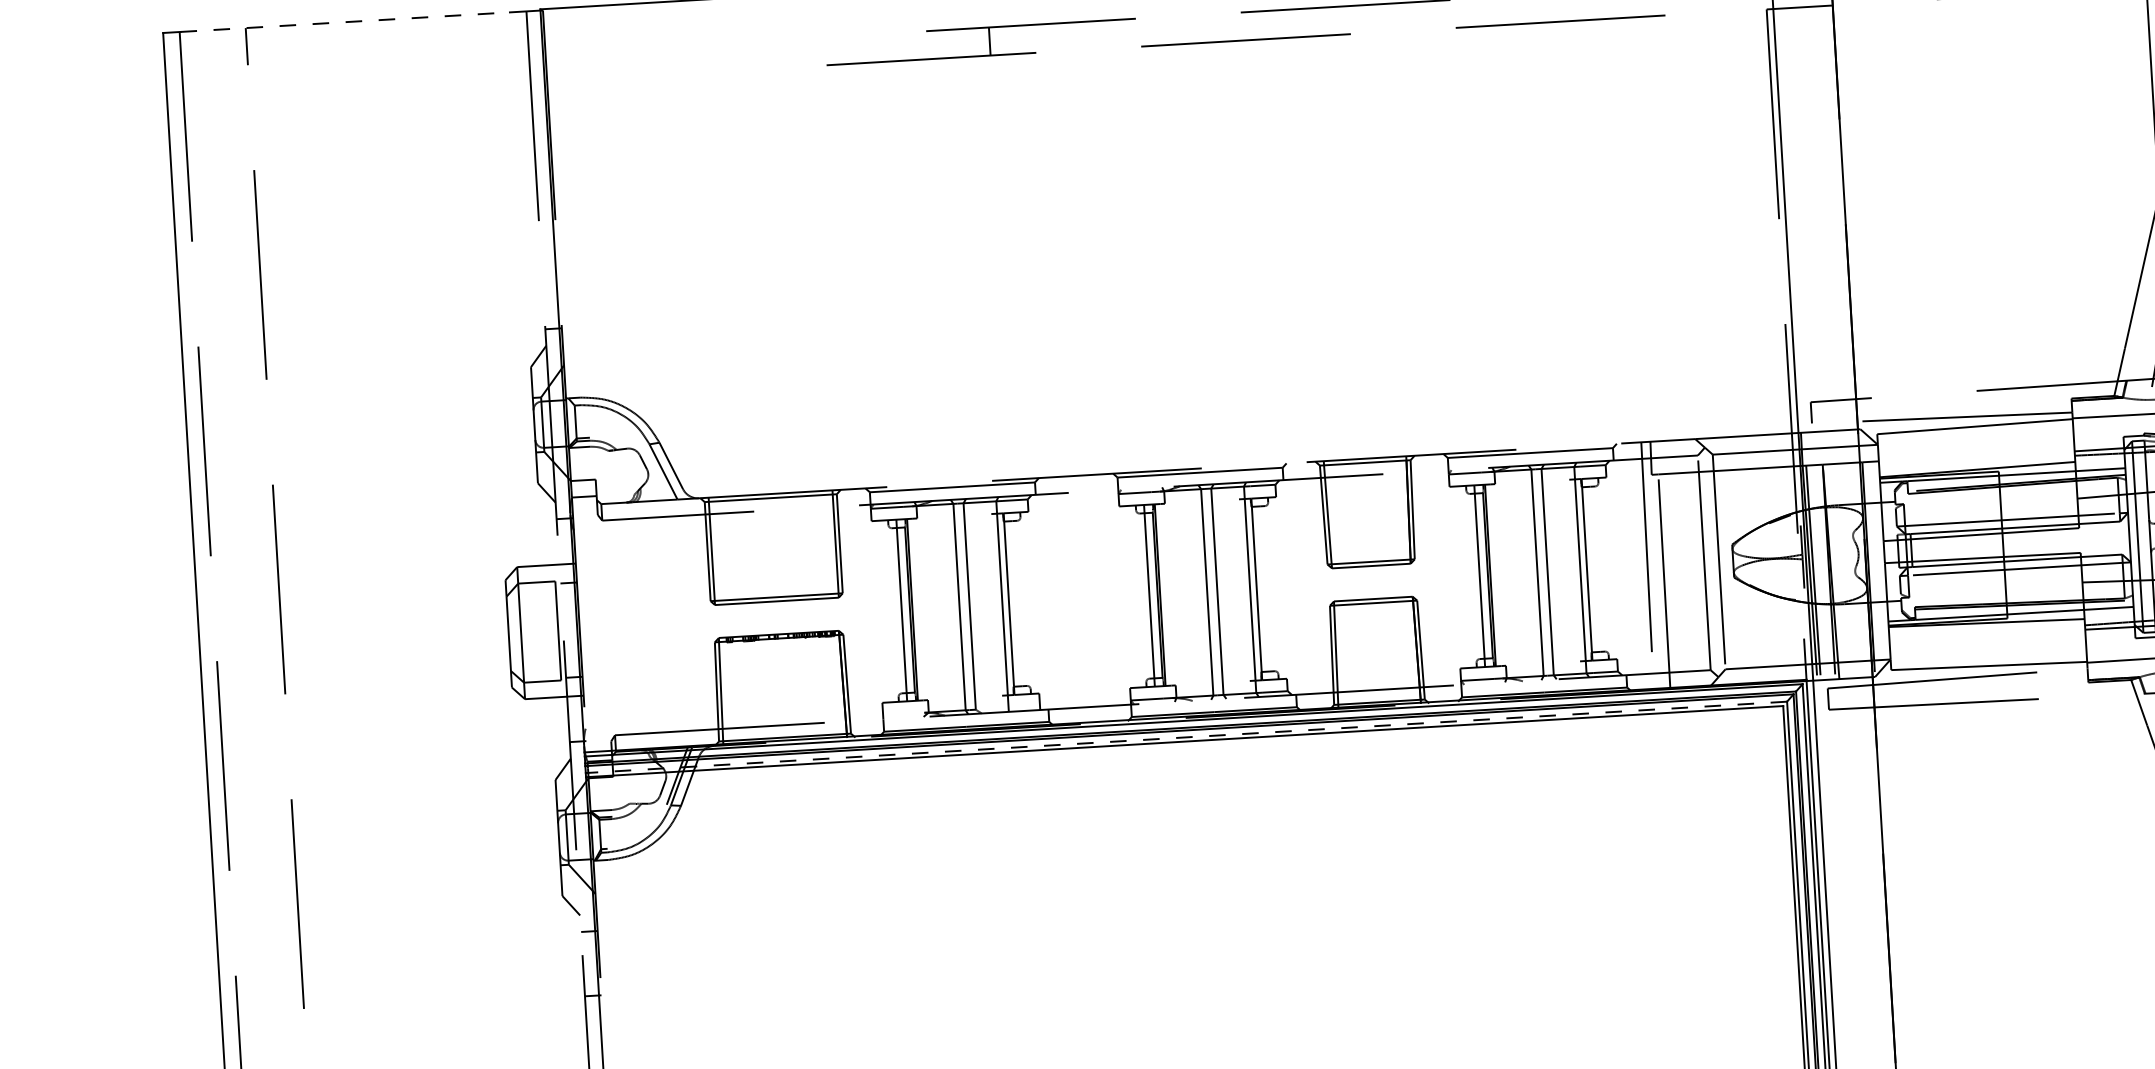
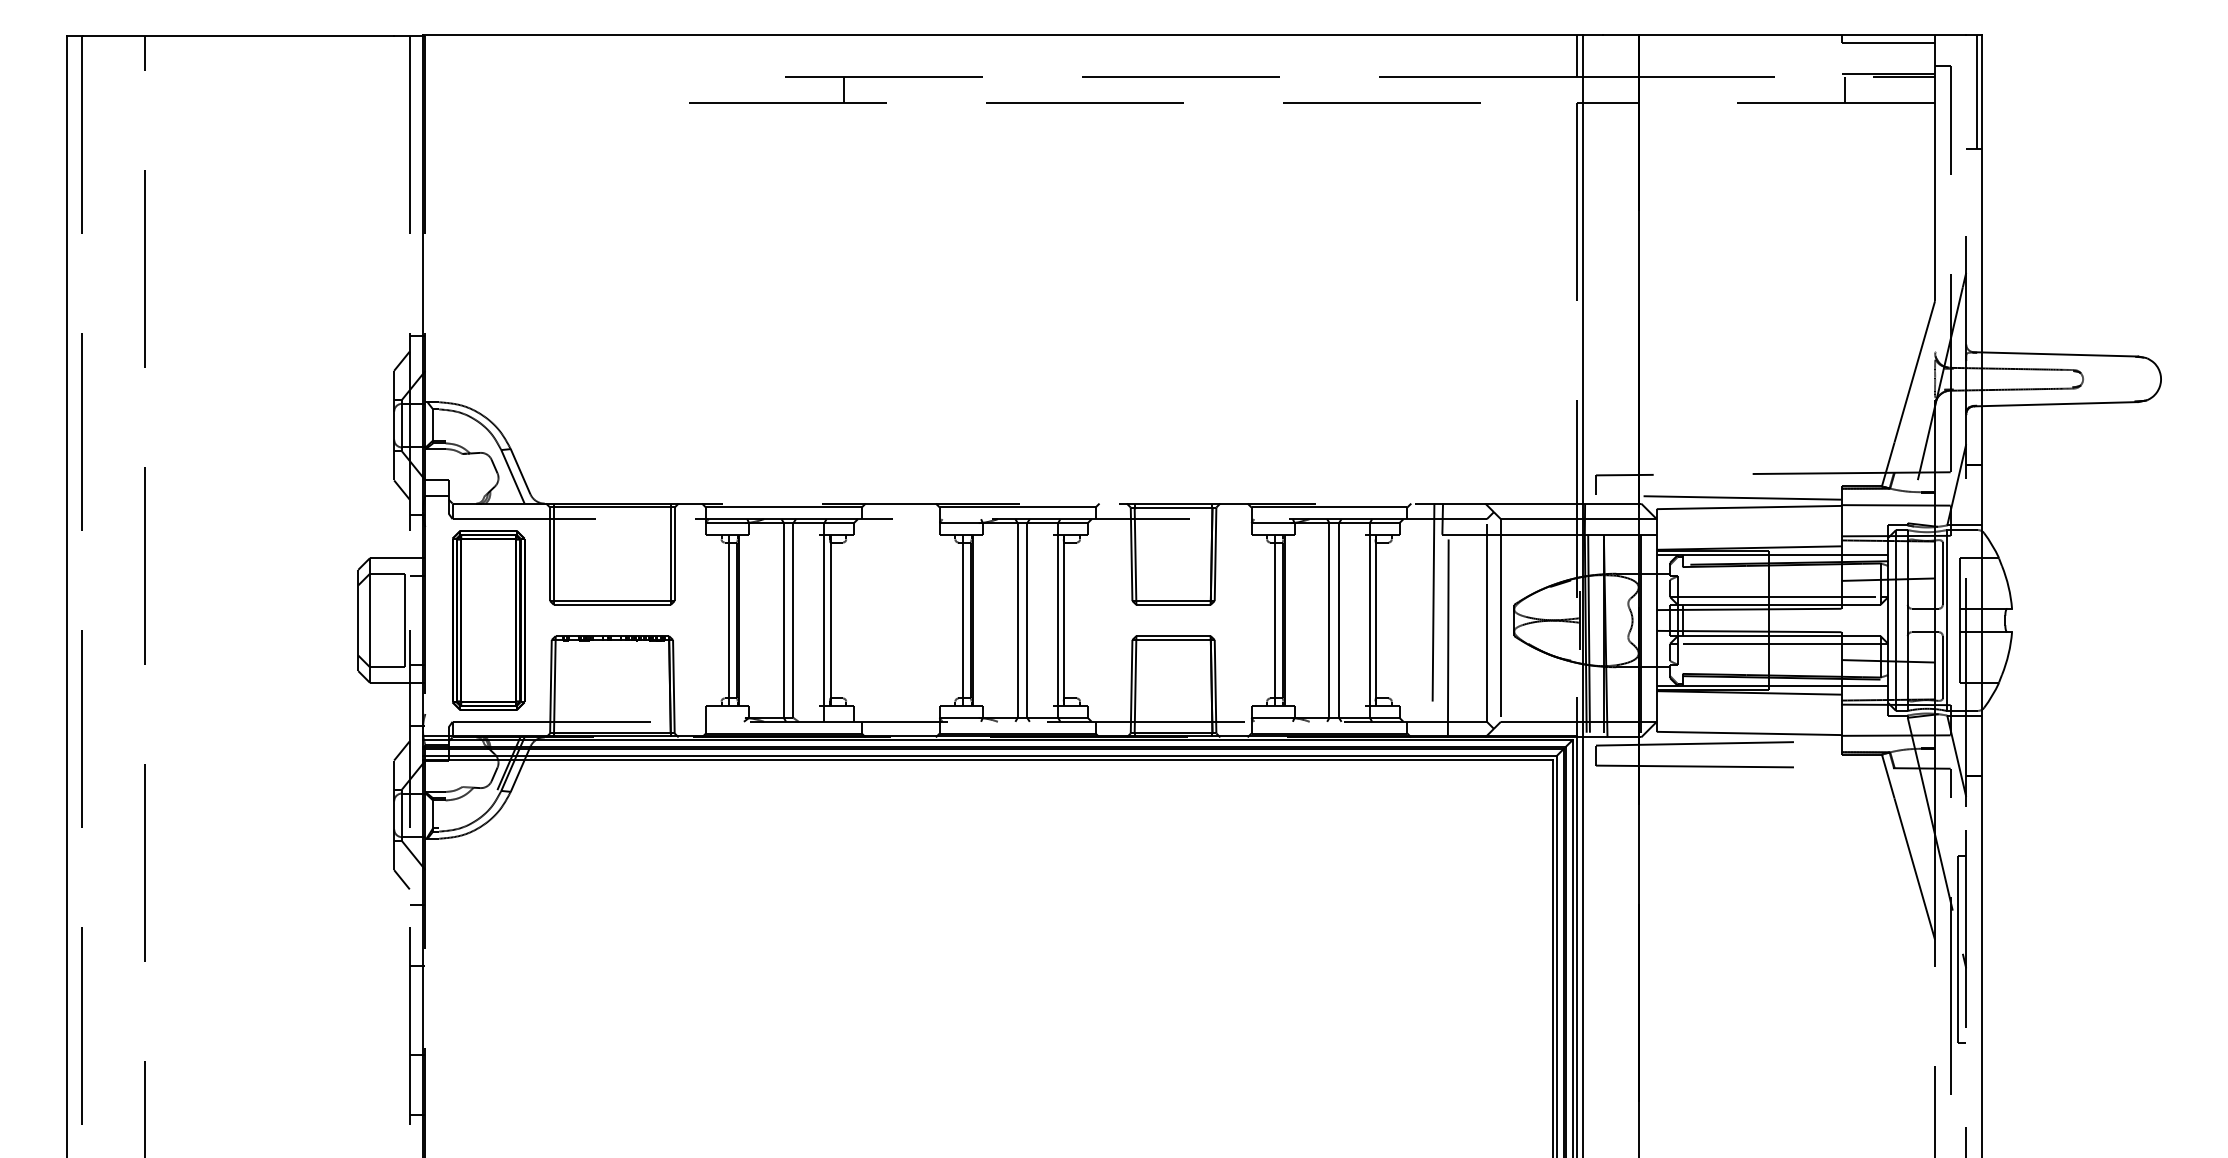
line: (346, 21) -> (239, 35), dashed -> solid
part: (646, 625) -> (488, 620), added
line: (1185, 737) -> (989, 755), dashed -> solid

